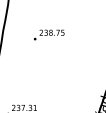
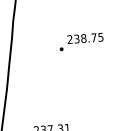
text: (49, 34) -> (81, 41), moved

